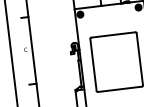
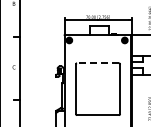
line: (113, 35) -> (98, 63), solid -> dashed

